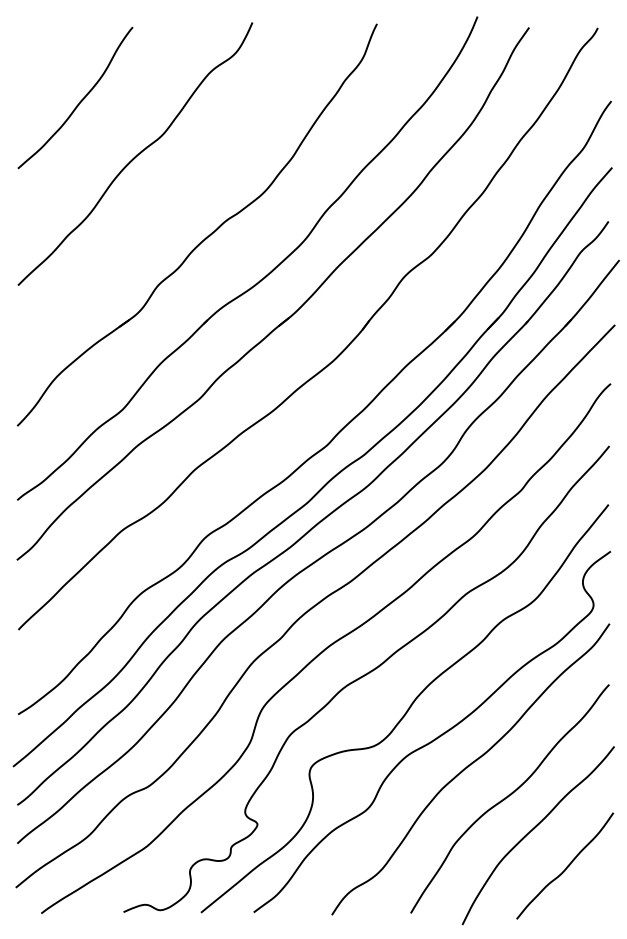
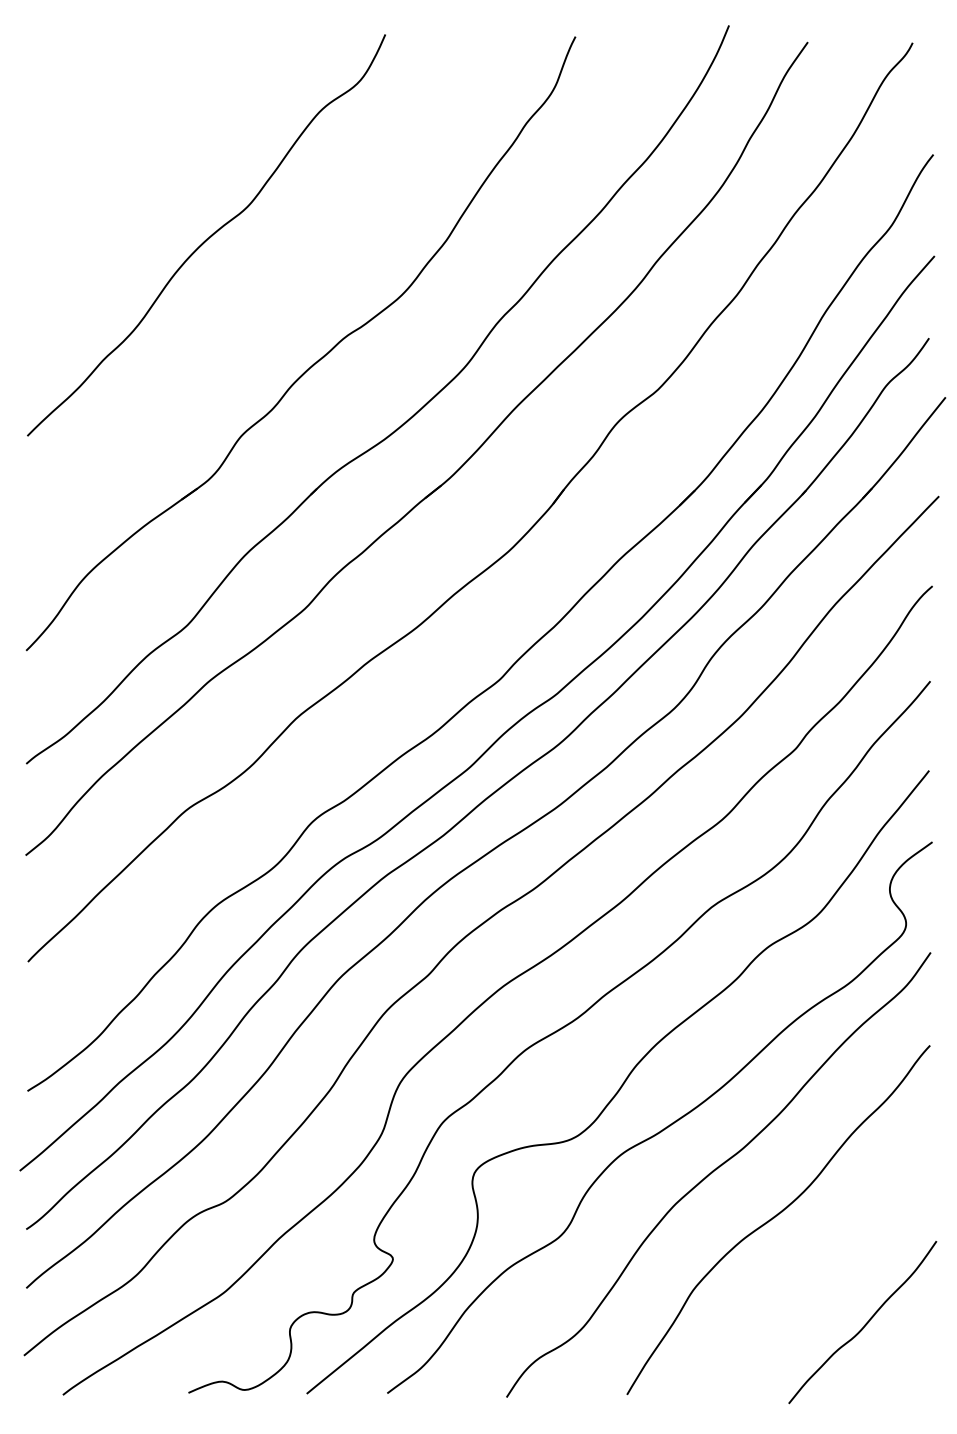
curve: (79, 101) -> (121, 155), removed
curve: (533, 830) -> (814, 1268), removed

